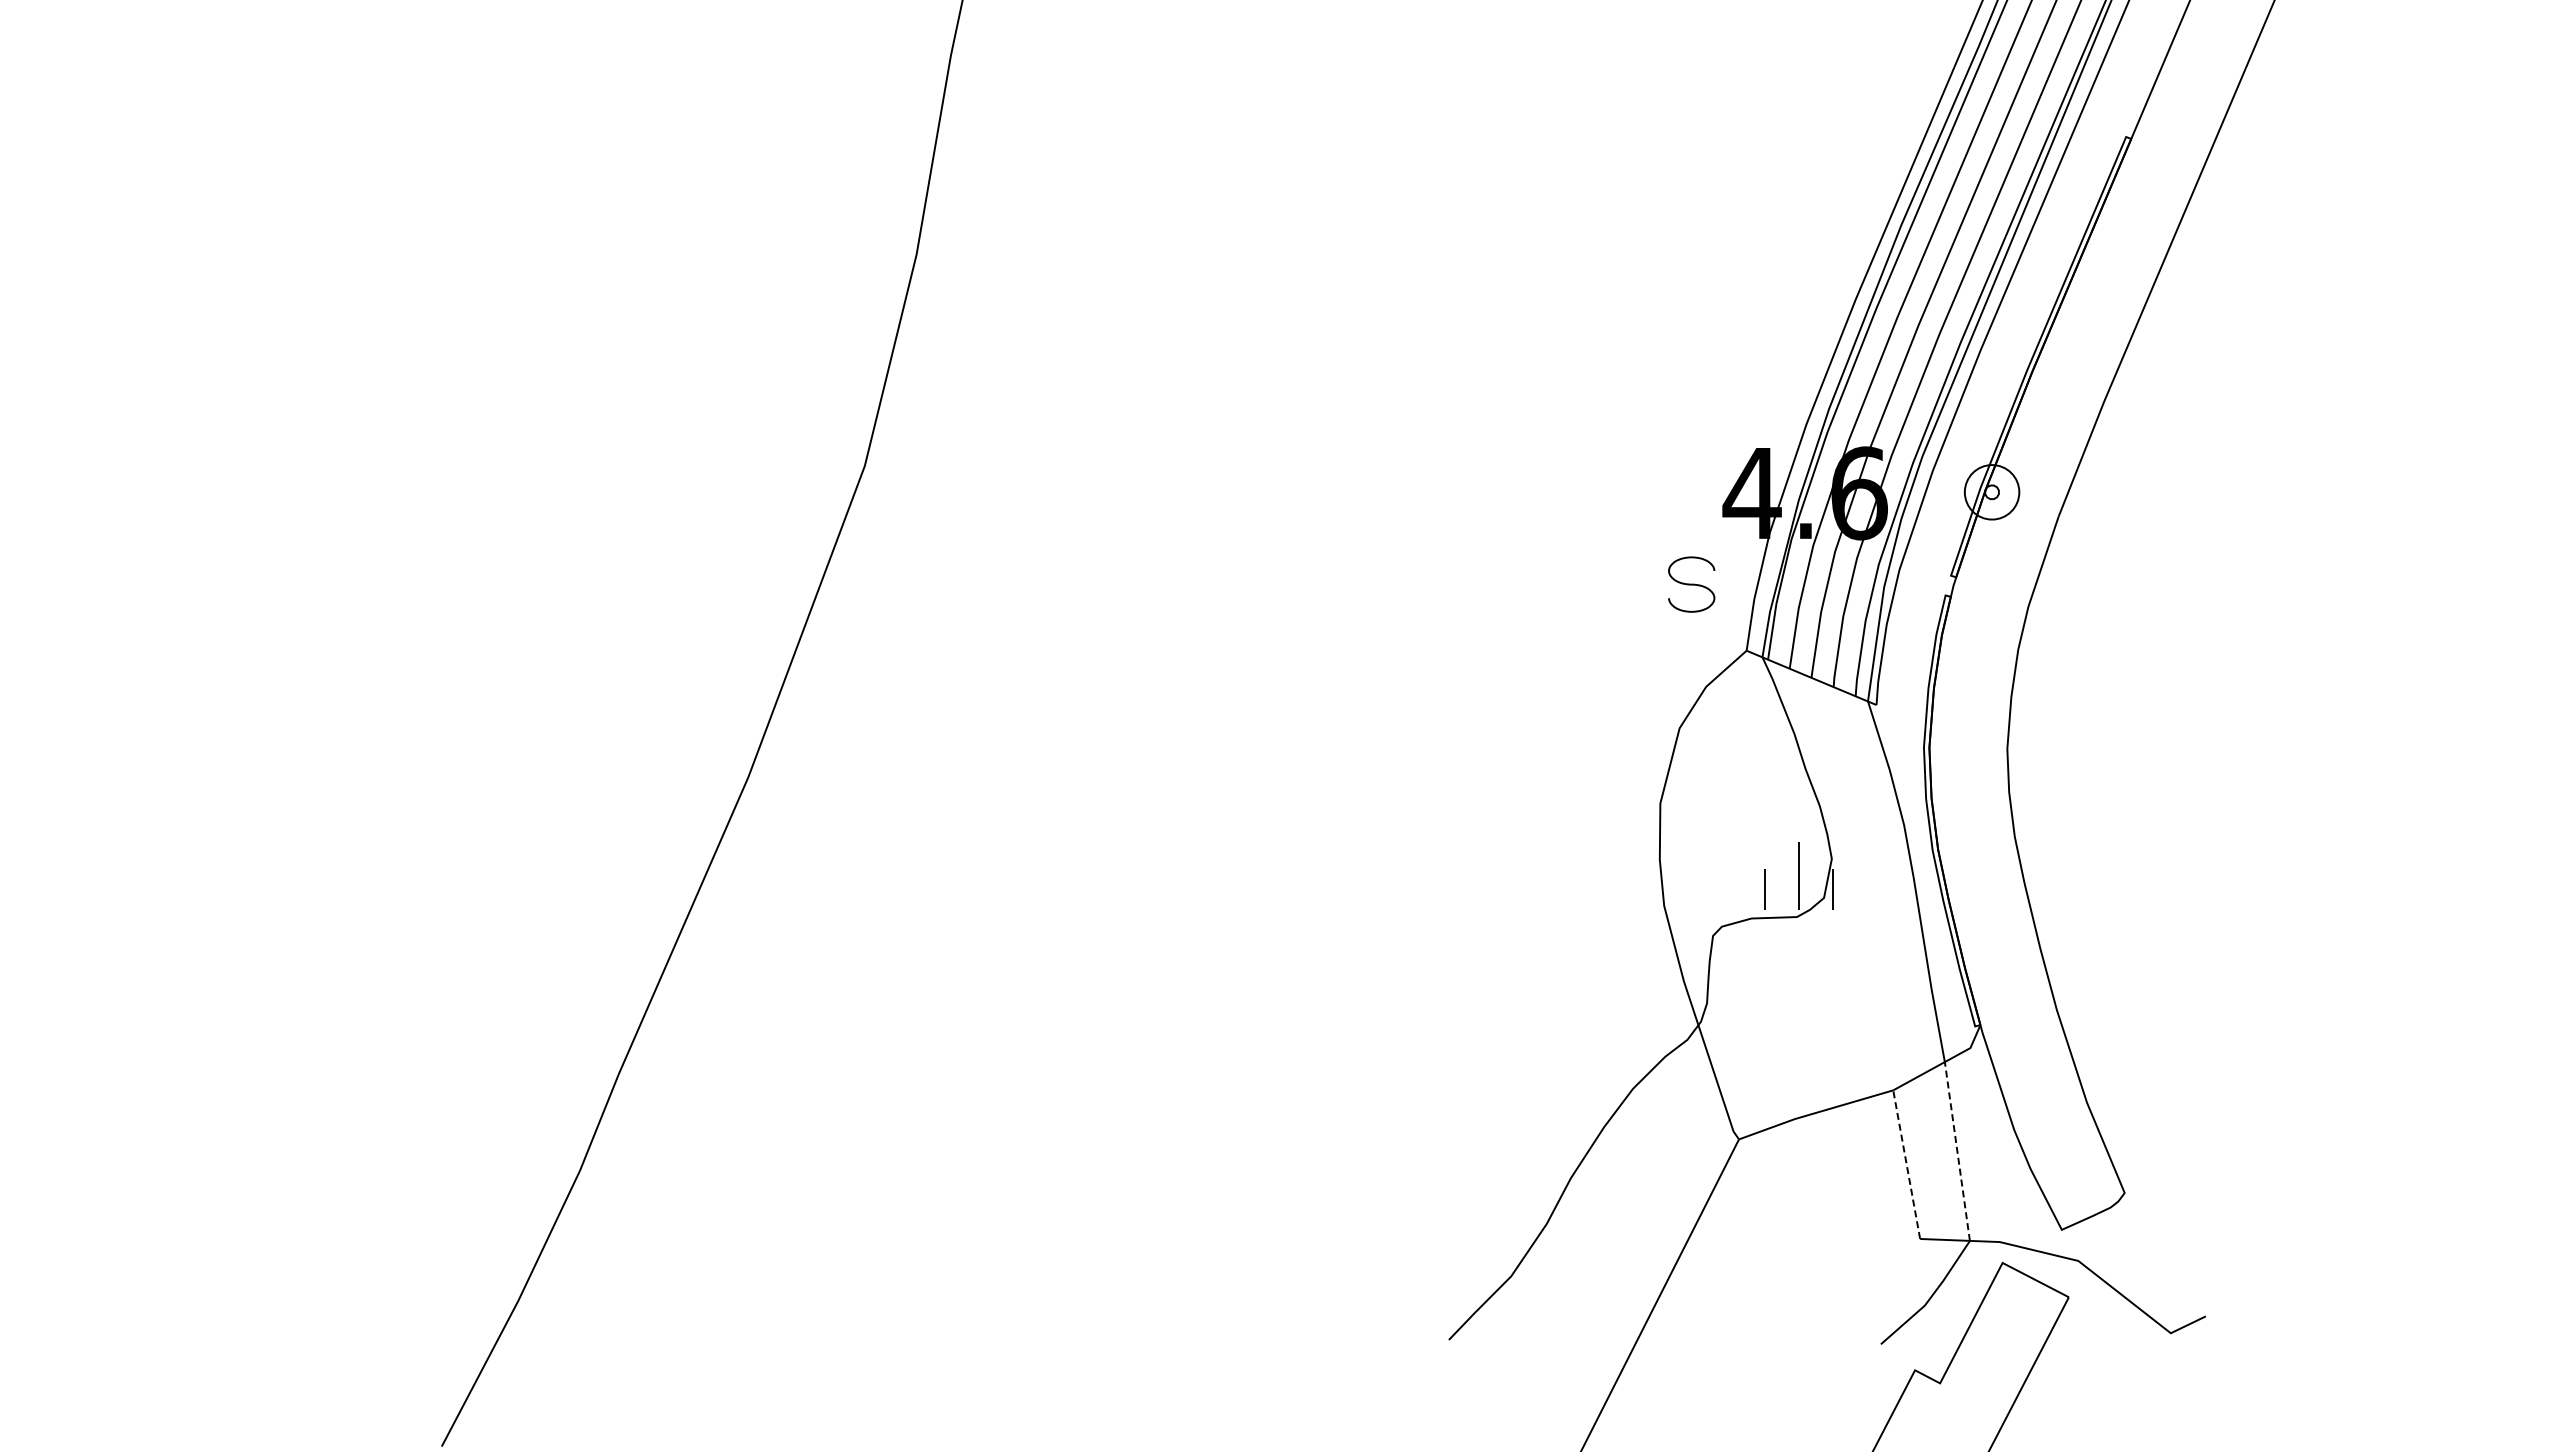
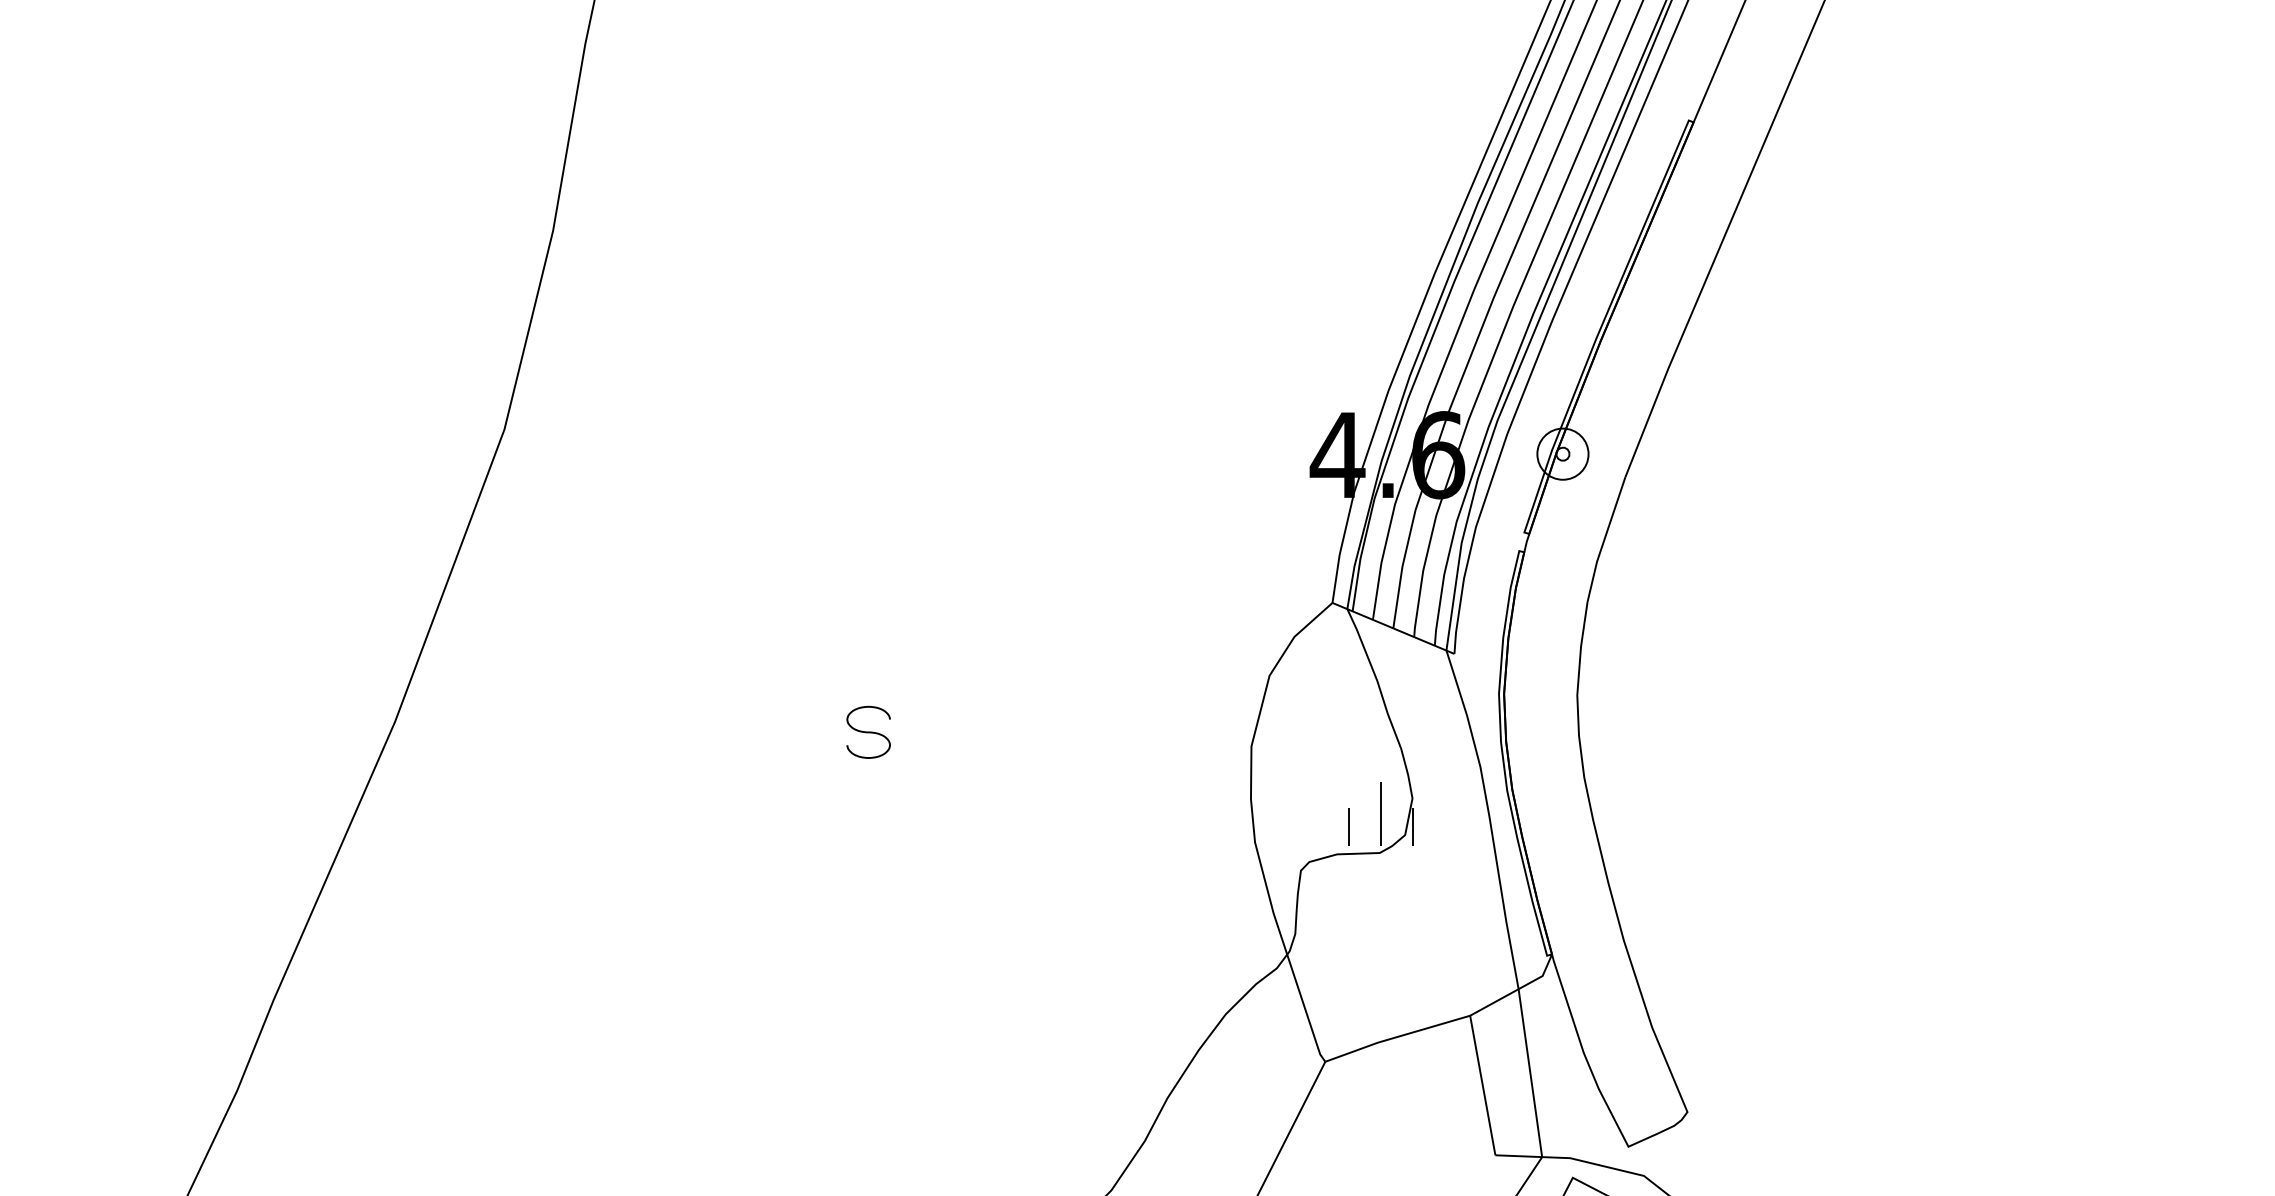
part: (1691, 584) -> (868, 732), moved
line: (1957, 1151) -> (1530, 1073), dashed -> solid
line: (1906, 1164) -> (1482, 1085), dashed -> solid

